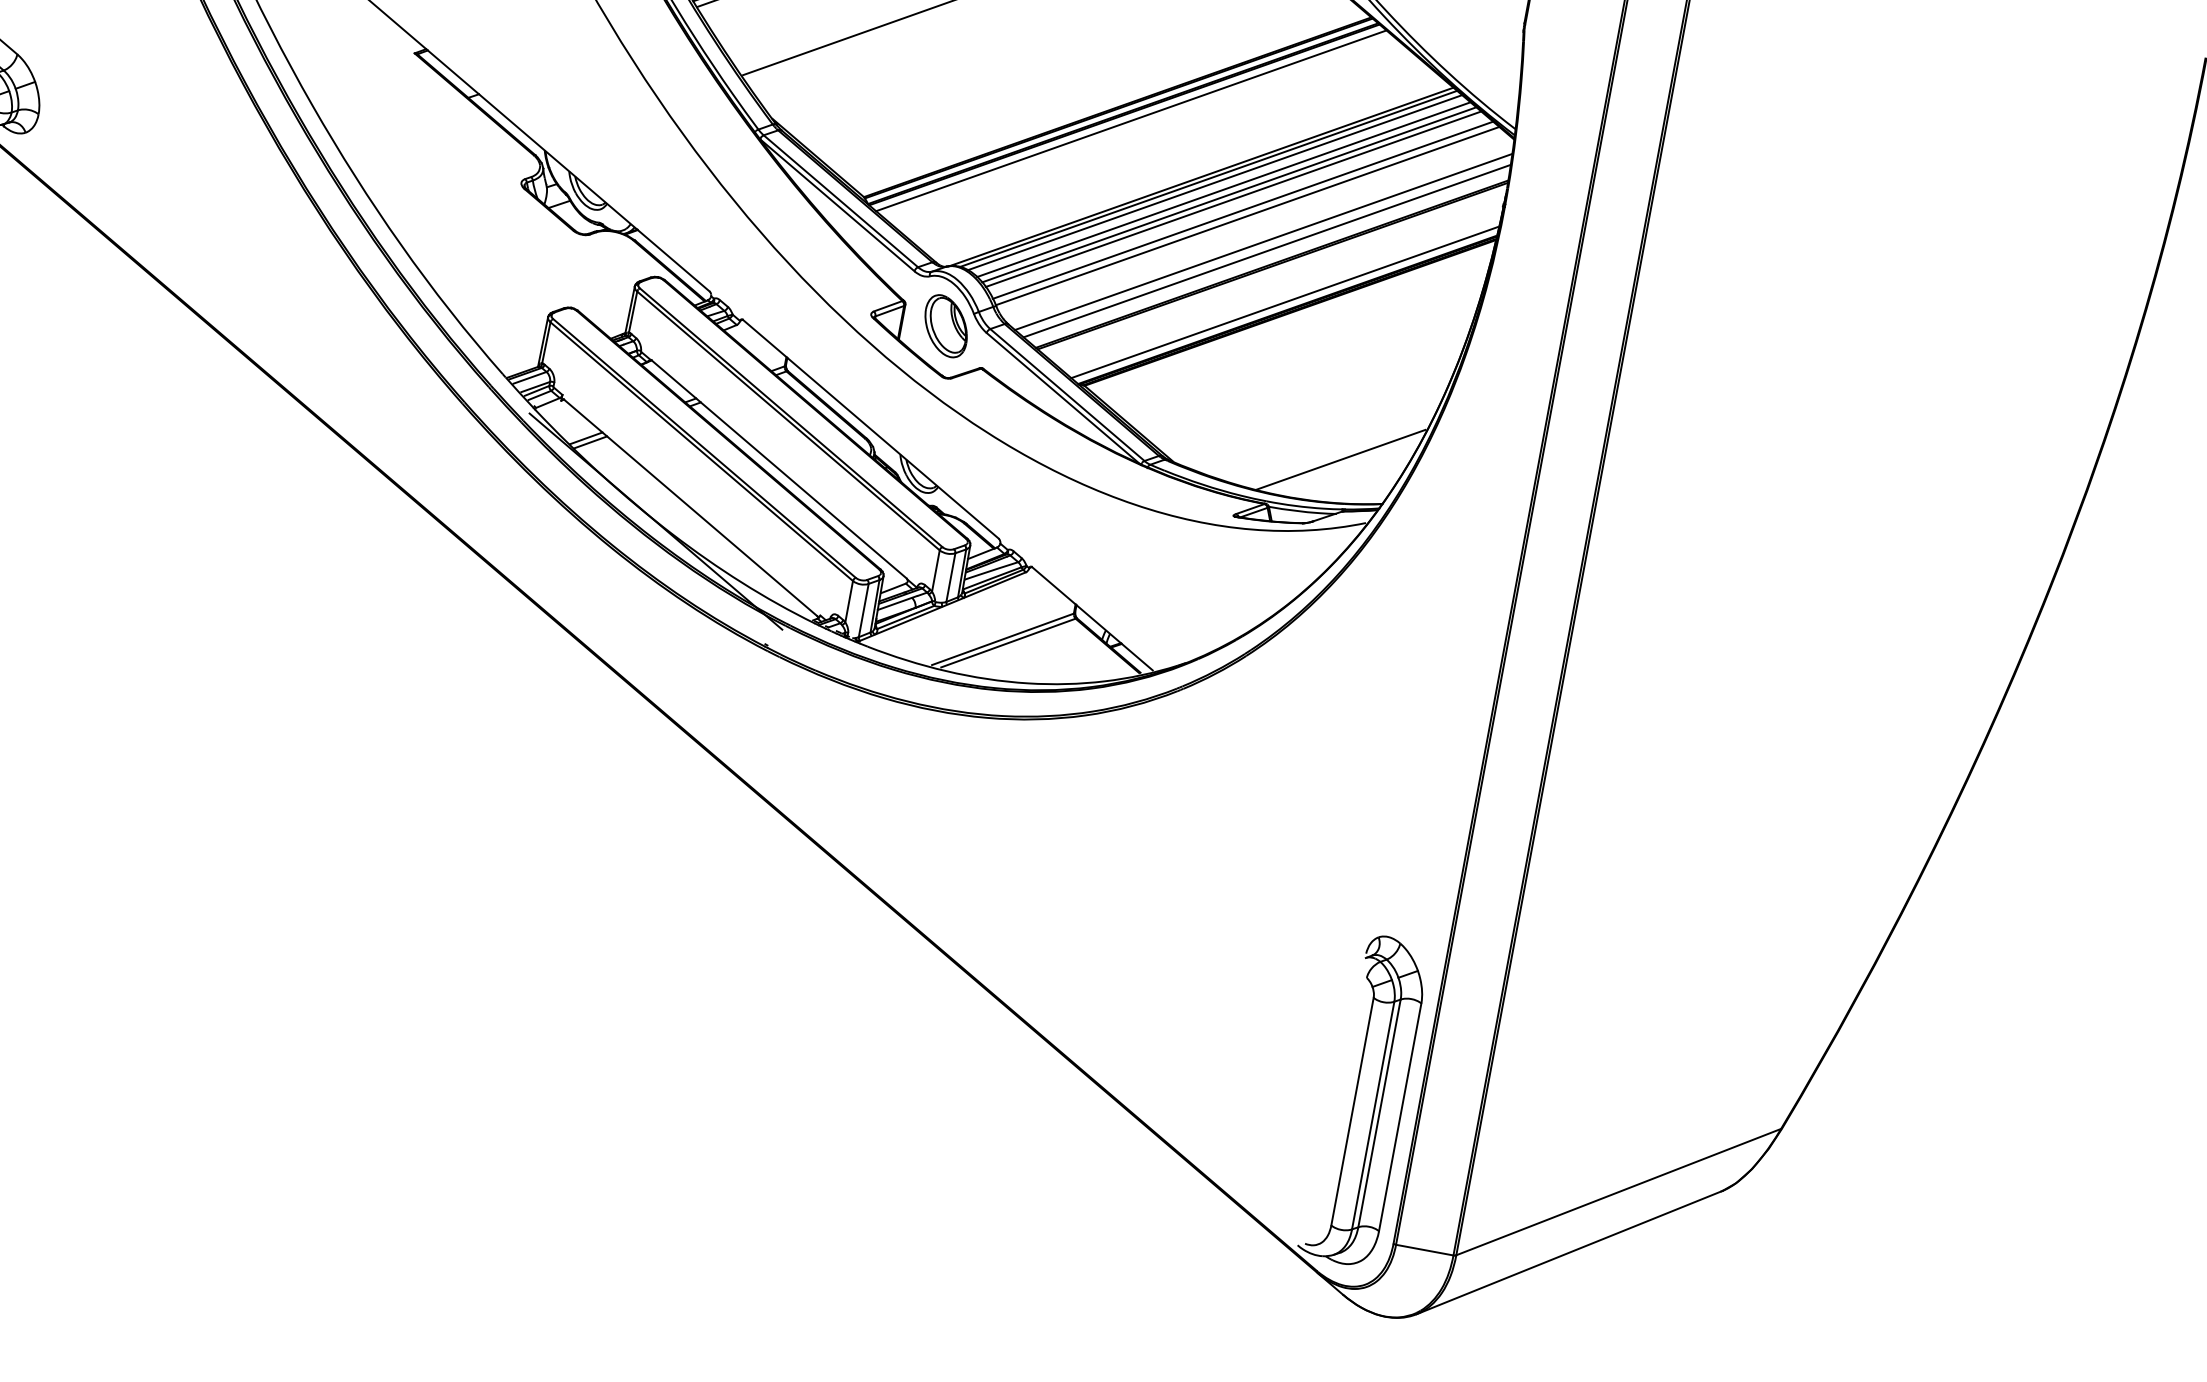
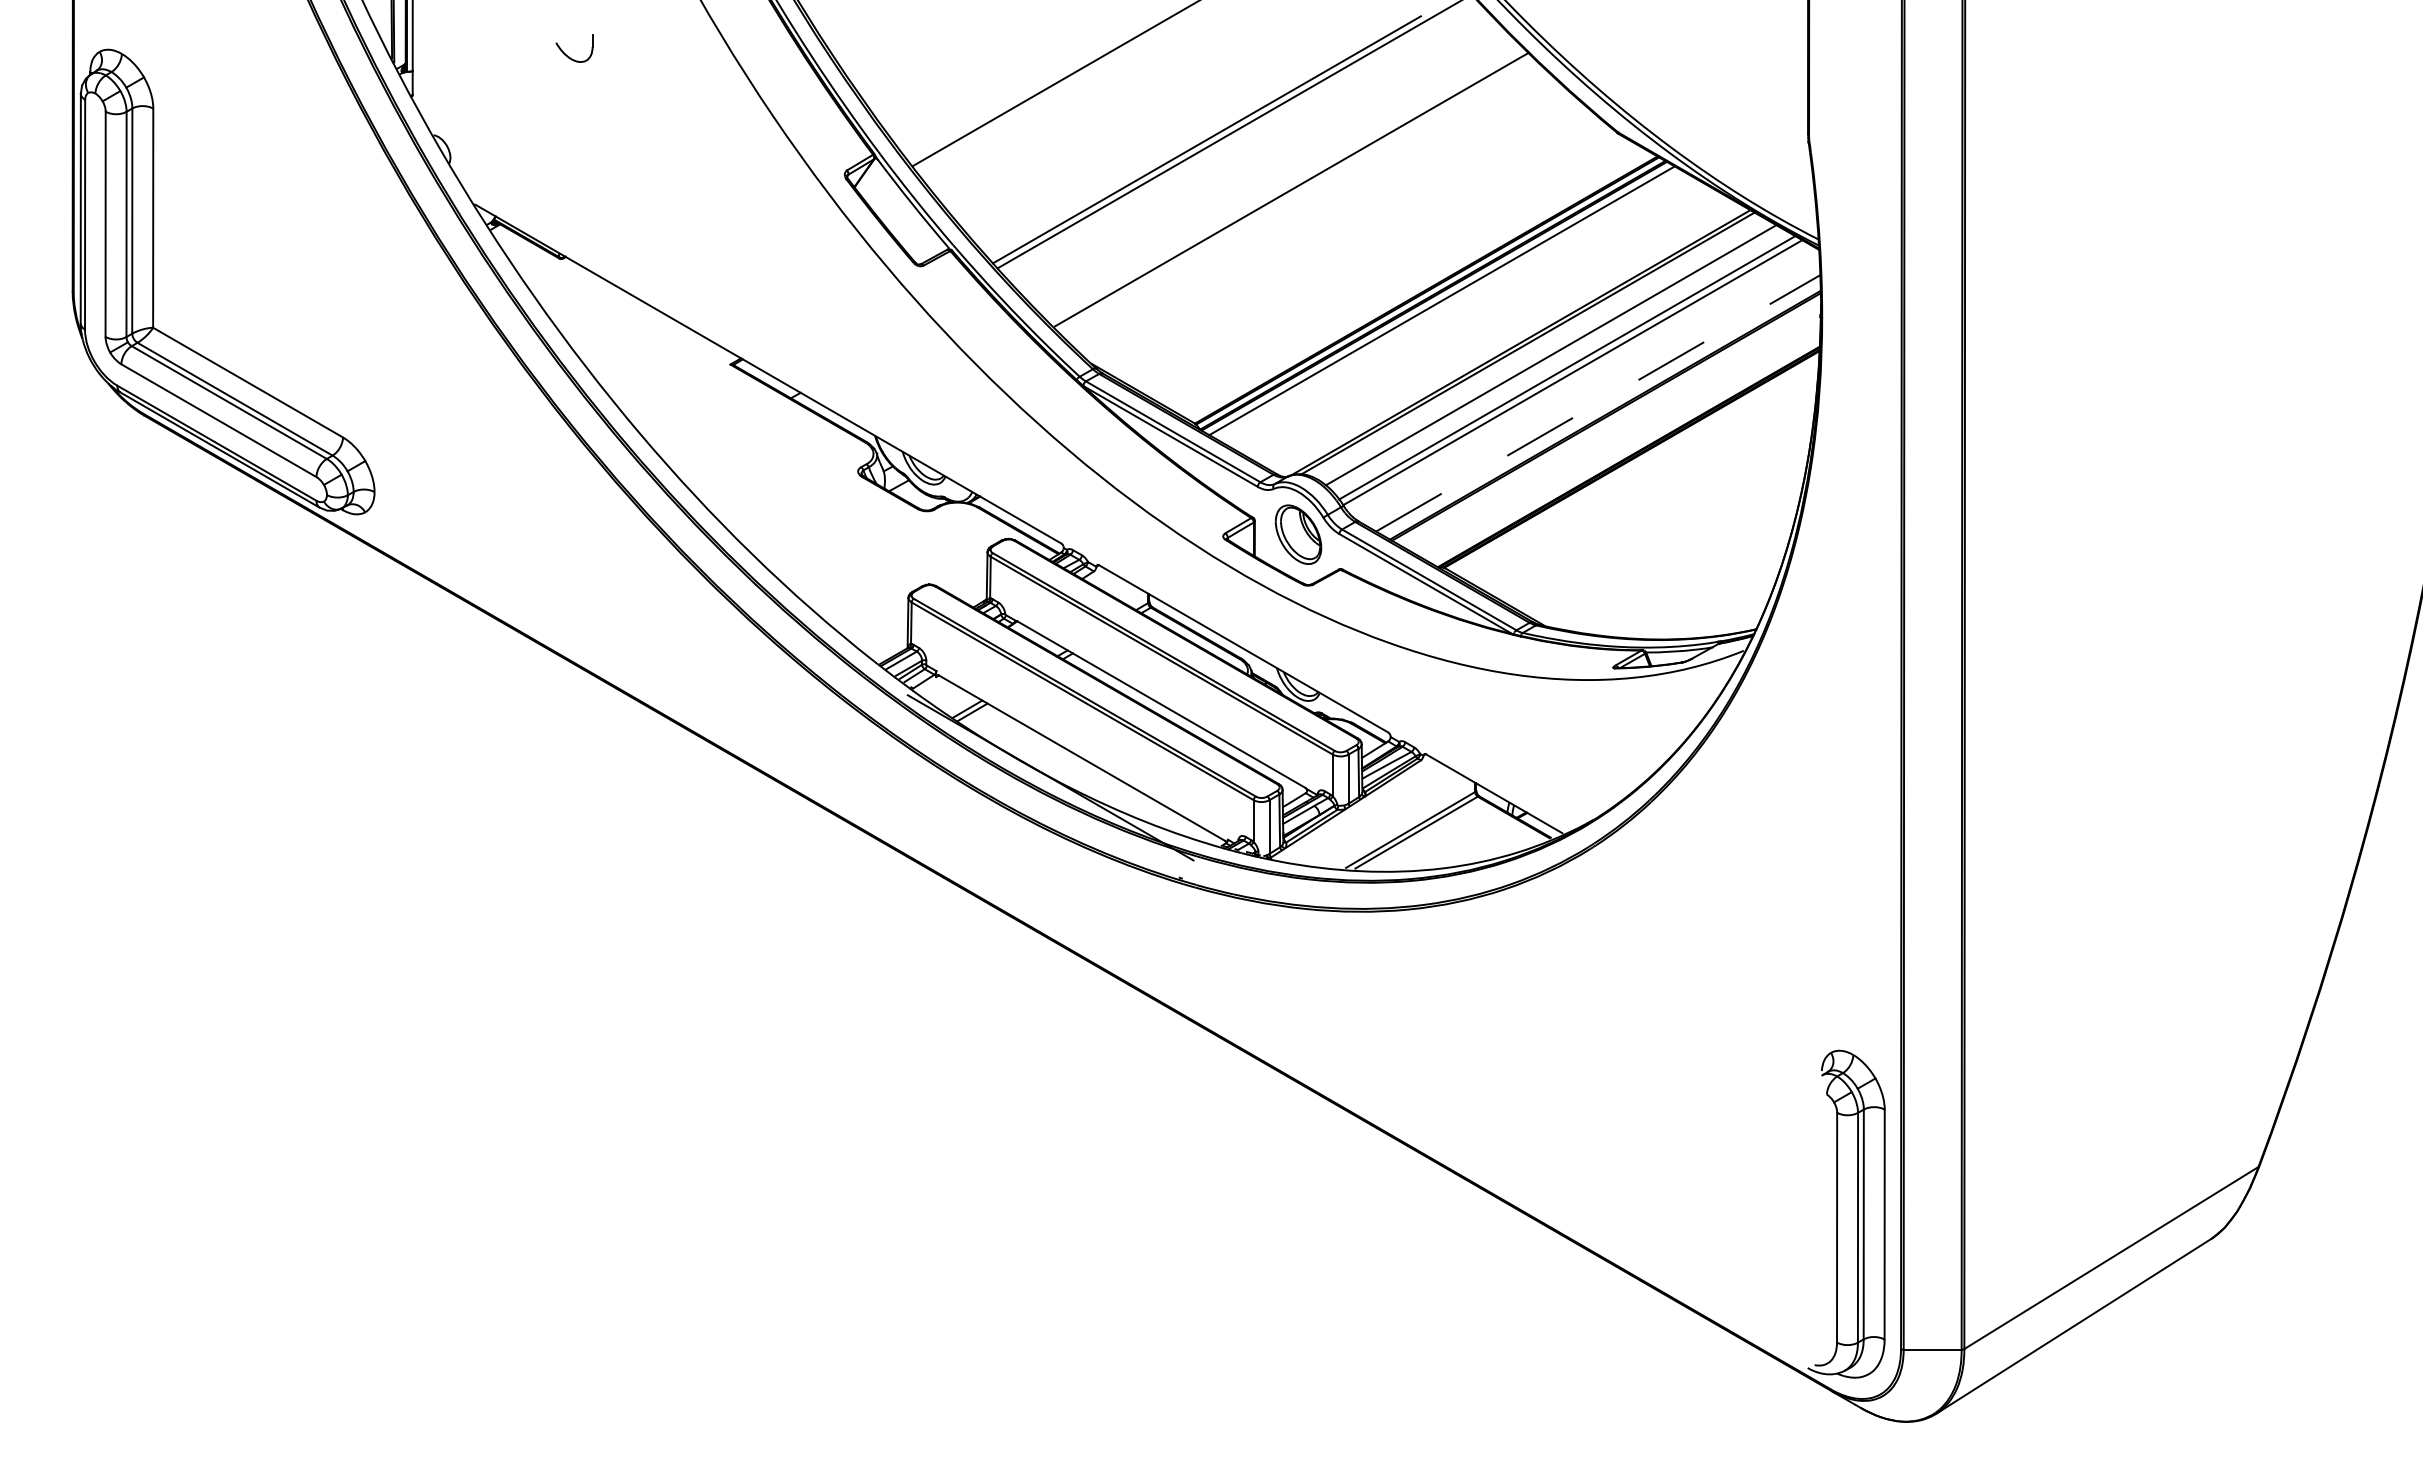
line: (1214, 182) -> (1534, 345), removed
line: (1223, 189) -> (1544, 351), removed
line: (1233, 198) -> (1555, 358), removed
line: (1263, 241) -> (1592, 394), removed
line: (1267, 251) -> (1598, 403), solid -> dashed
line: (1283, 302) -> (1623, 450), removed
line: (1340, 459) -> (1707, 593), removed

